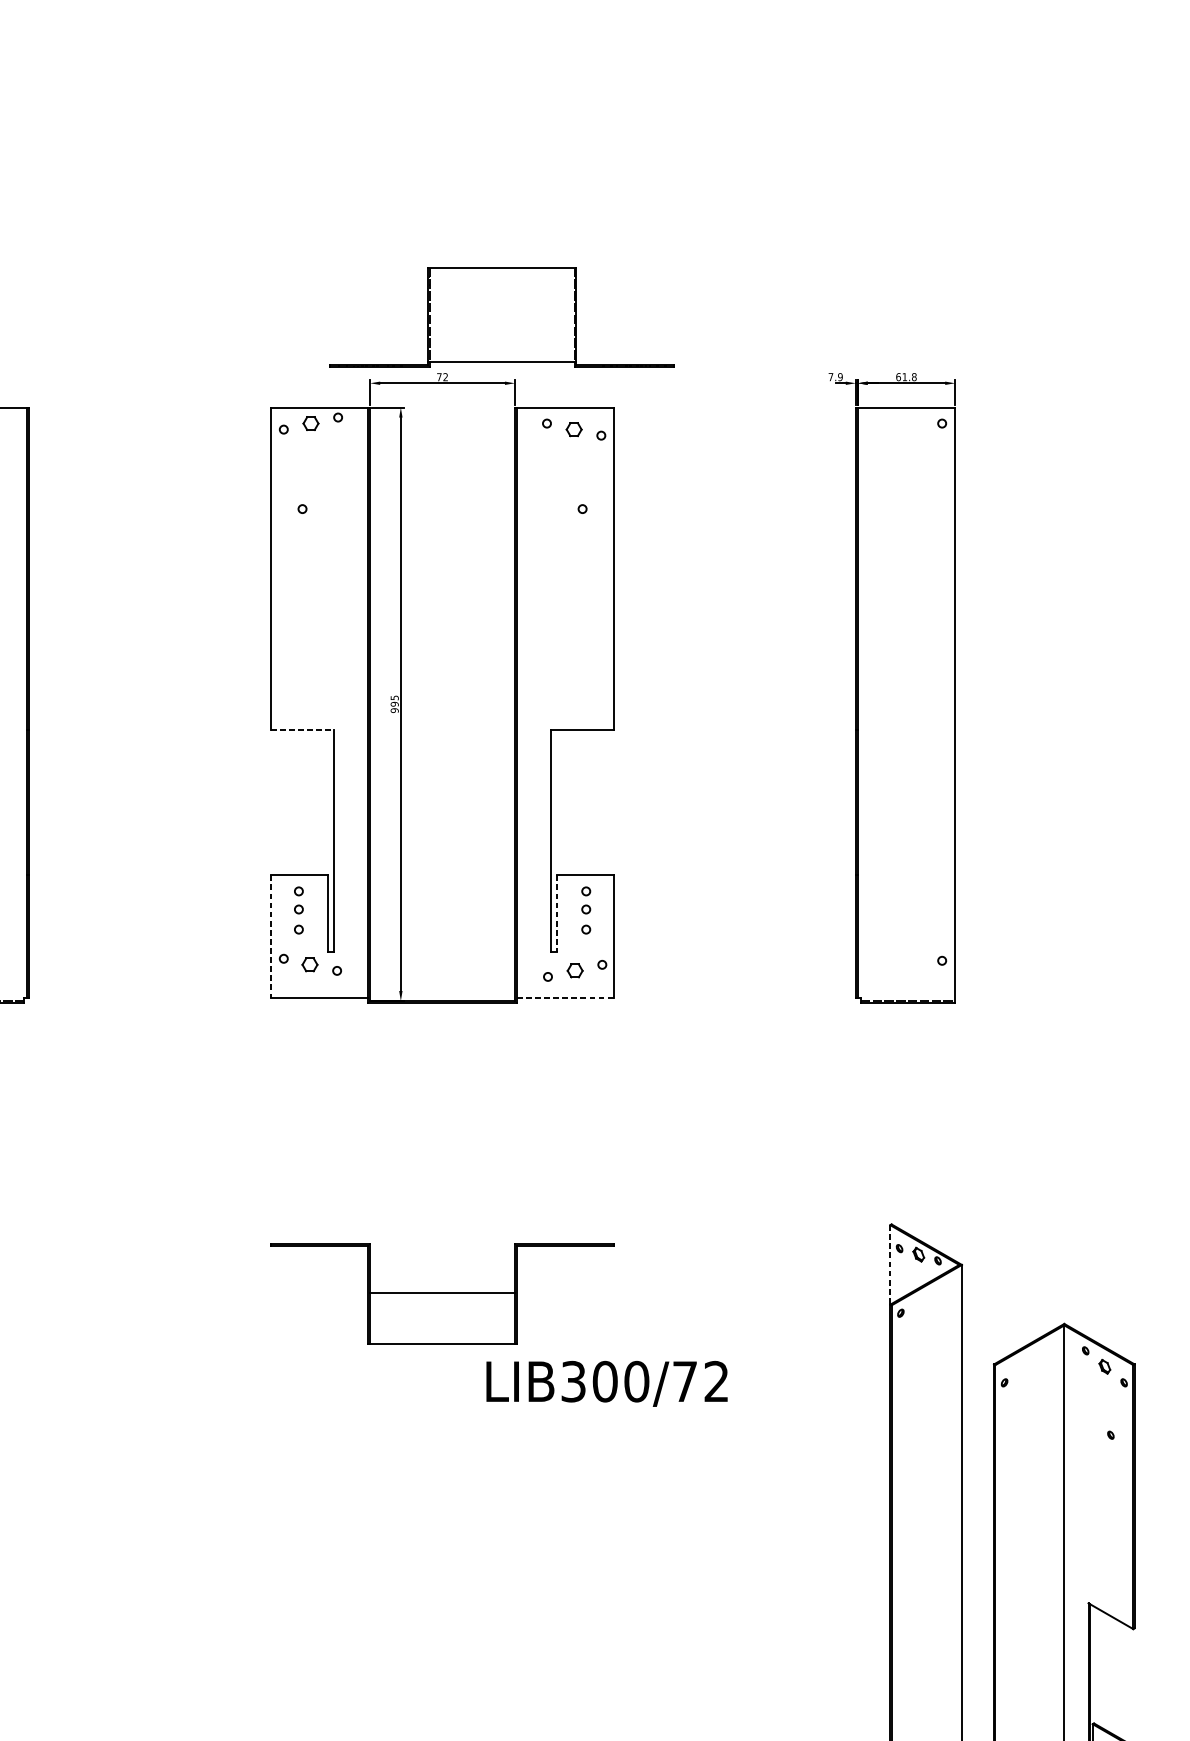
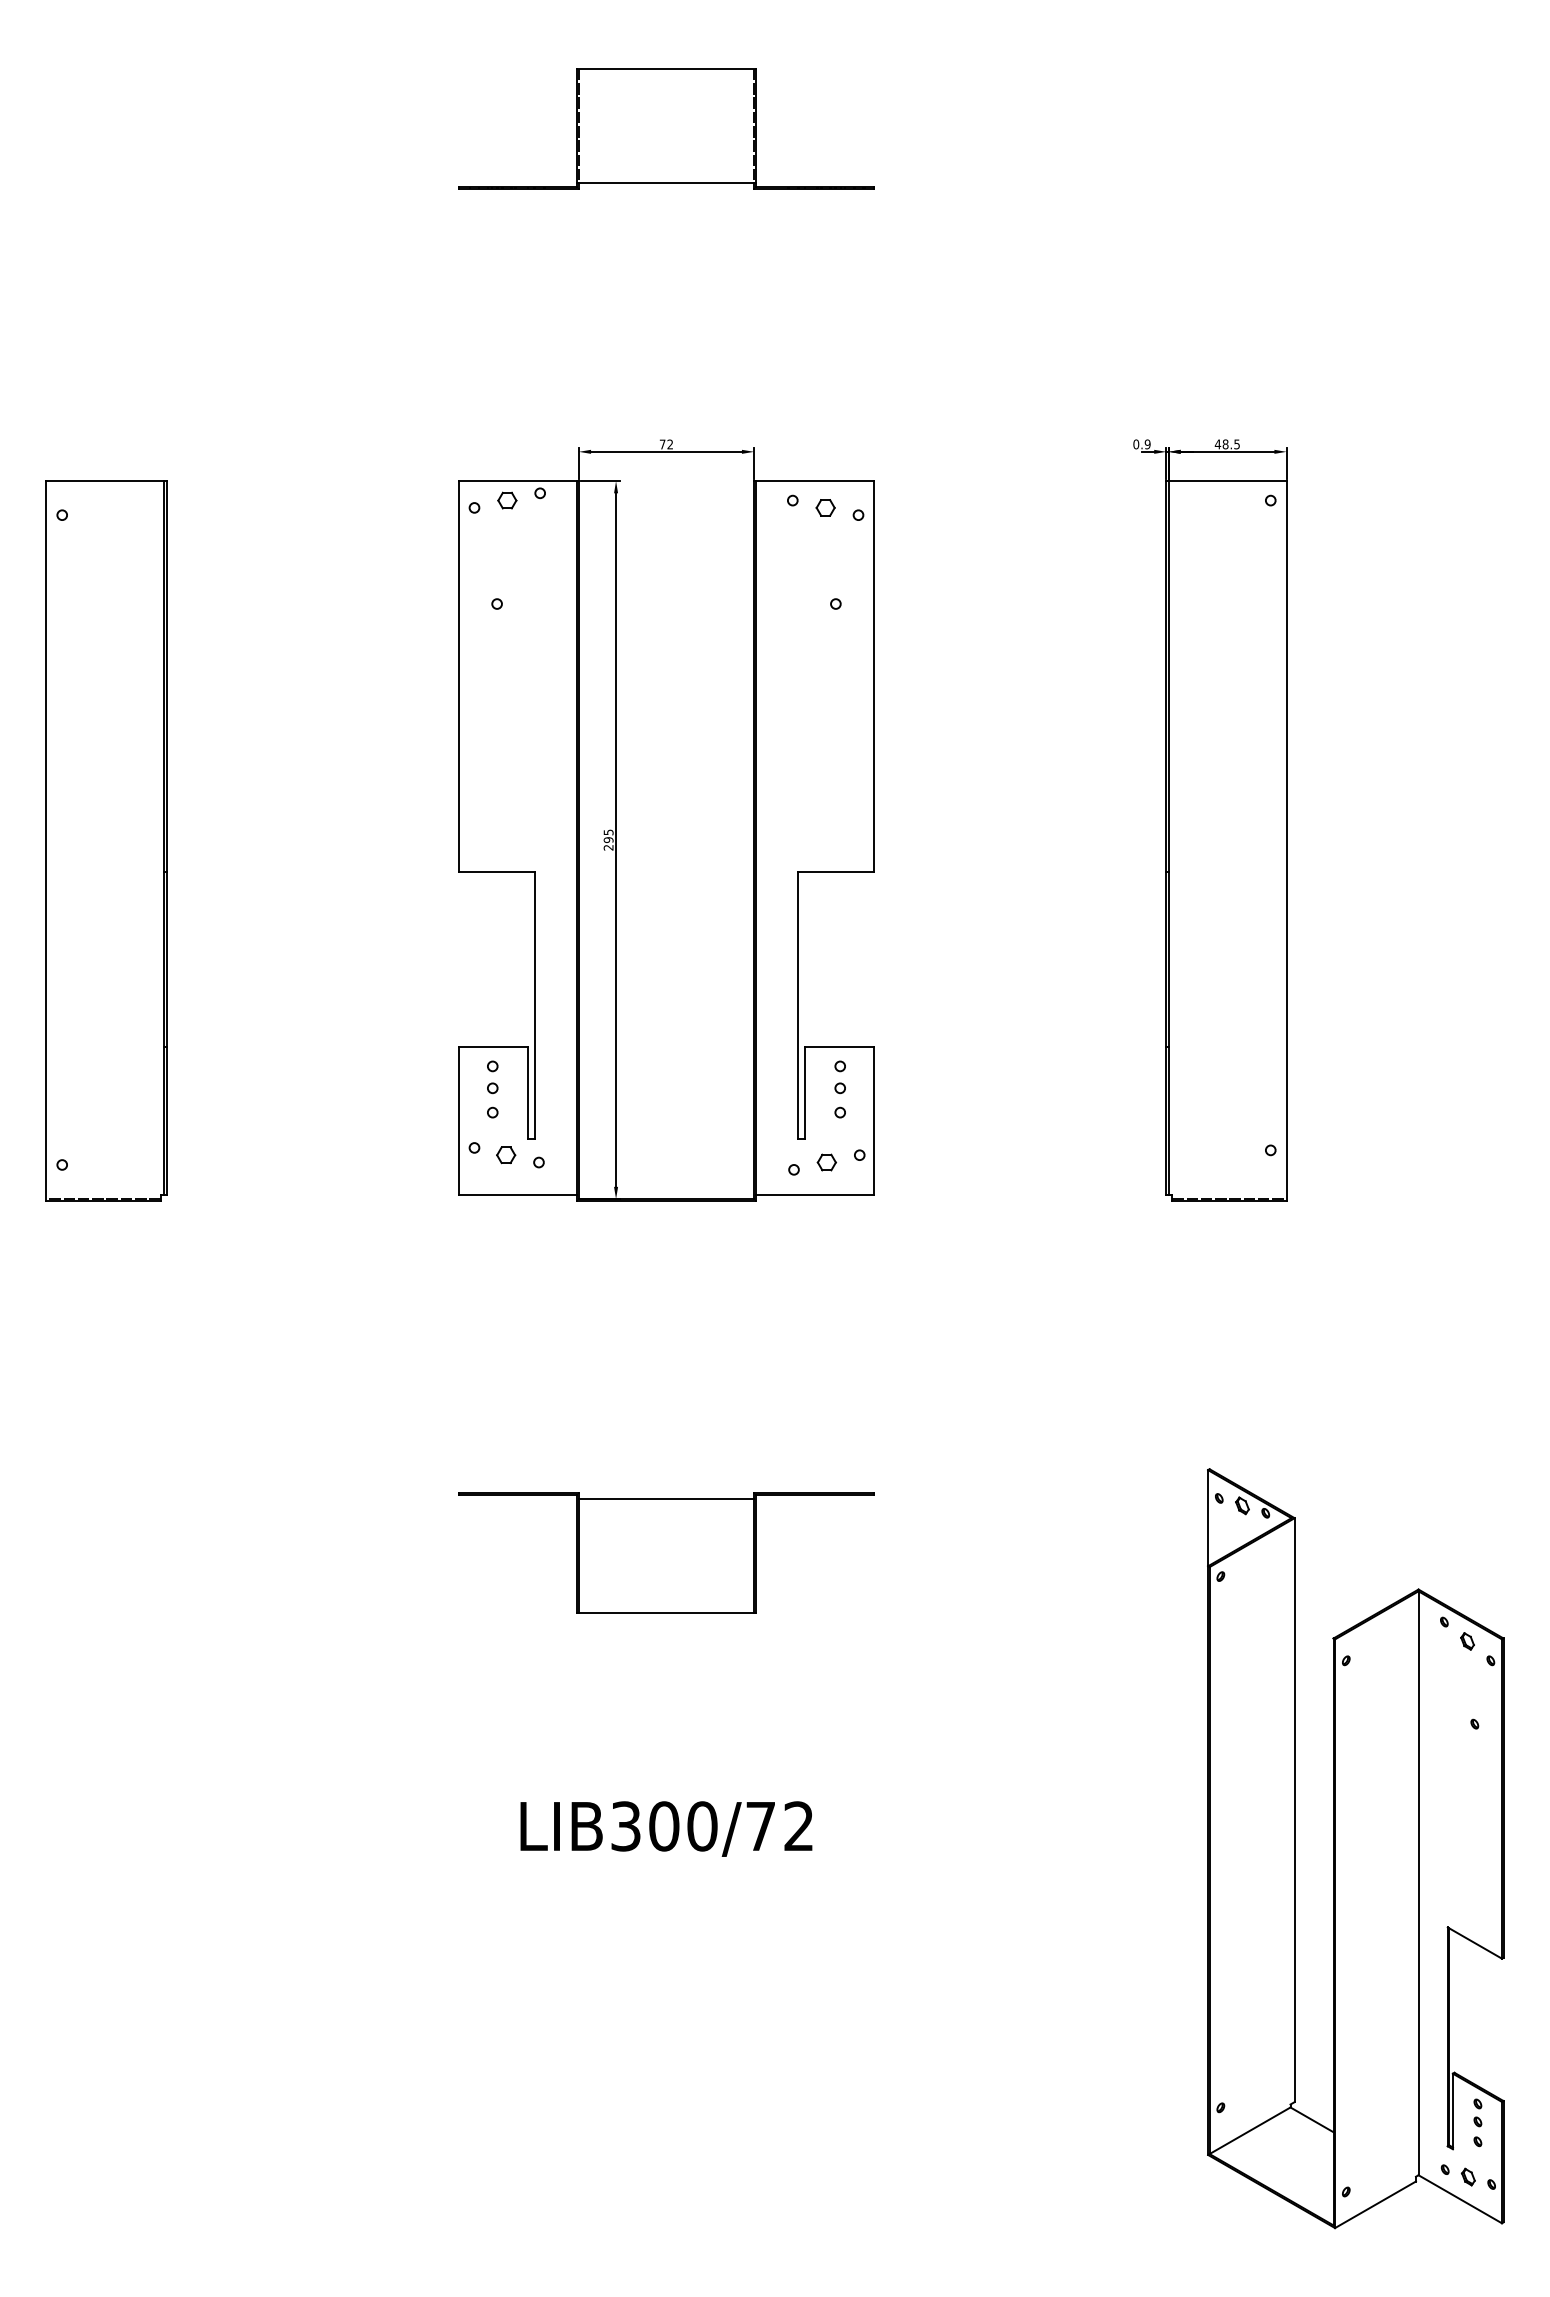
part: (502, 316) -> (666, 128), moved
text: (831, 377) -> (1136, 444), 7.9 -> 0.9
text: (905, 377) -> (1226, 444), 61.8 -> 48.5
text: (394, 710) -> (608, 847), 995 -> 295
line: (302, 730) -> (497, 871), dashed -> solid
line: (556, 913) -> (804, 1093), dashed -> solid
line: (270, 936) -> (458, 1121), dashed -> solid
line: (565, 998) -> (815, 1195), dashed -> solid
line: (890, 1265) -> (1208, 1518), dashed -> solid
line: (442, 1293) -> (666, 1499), moved
text: (607, 1383) -> (666, 1828), moved

